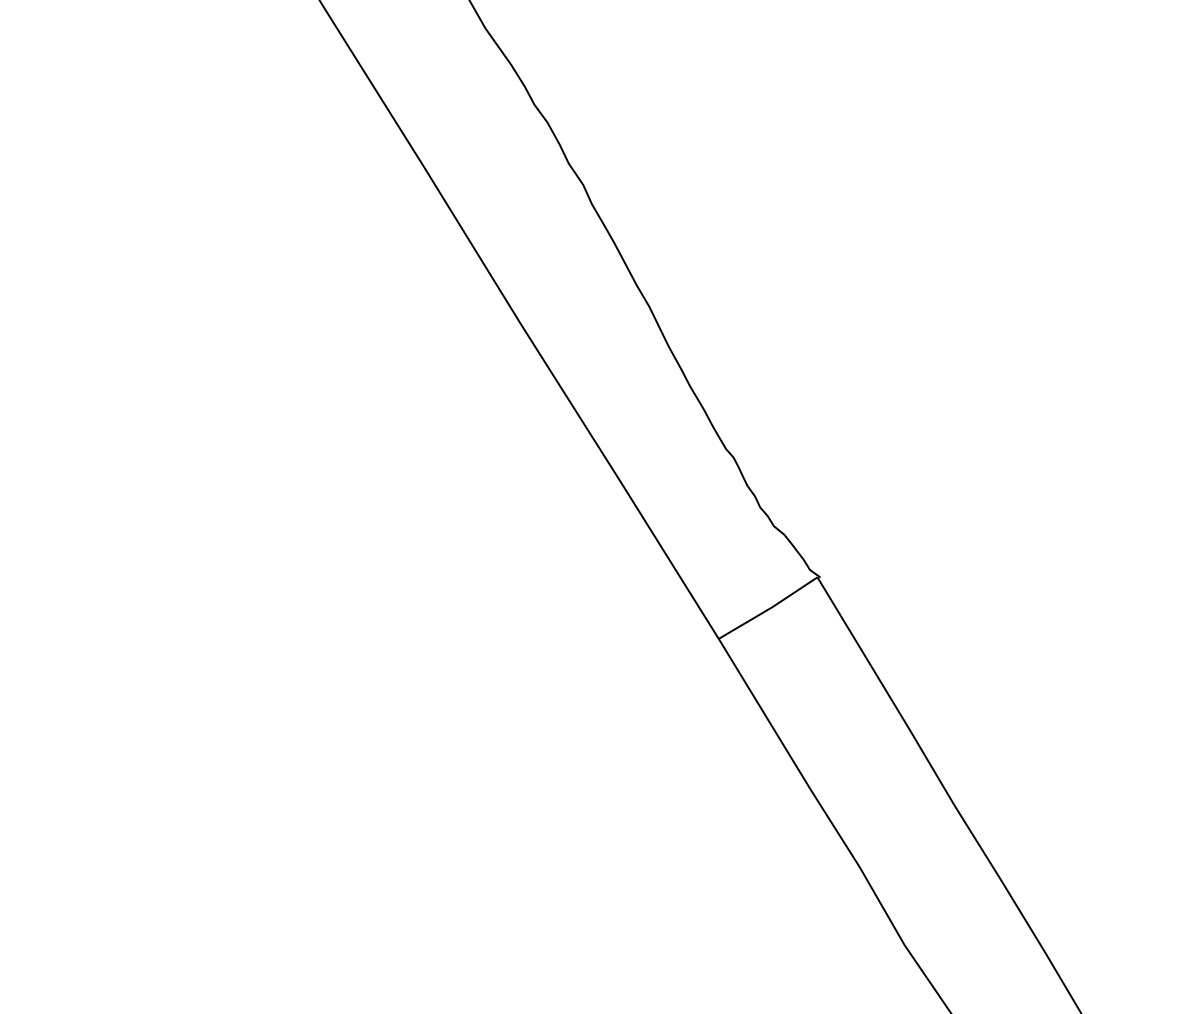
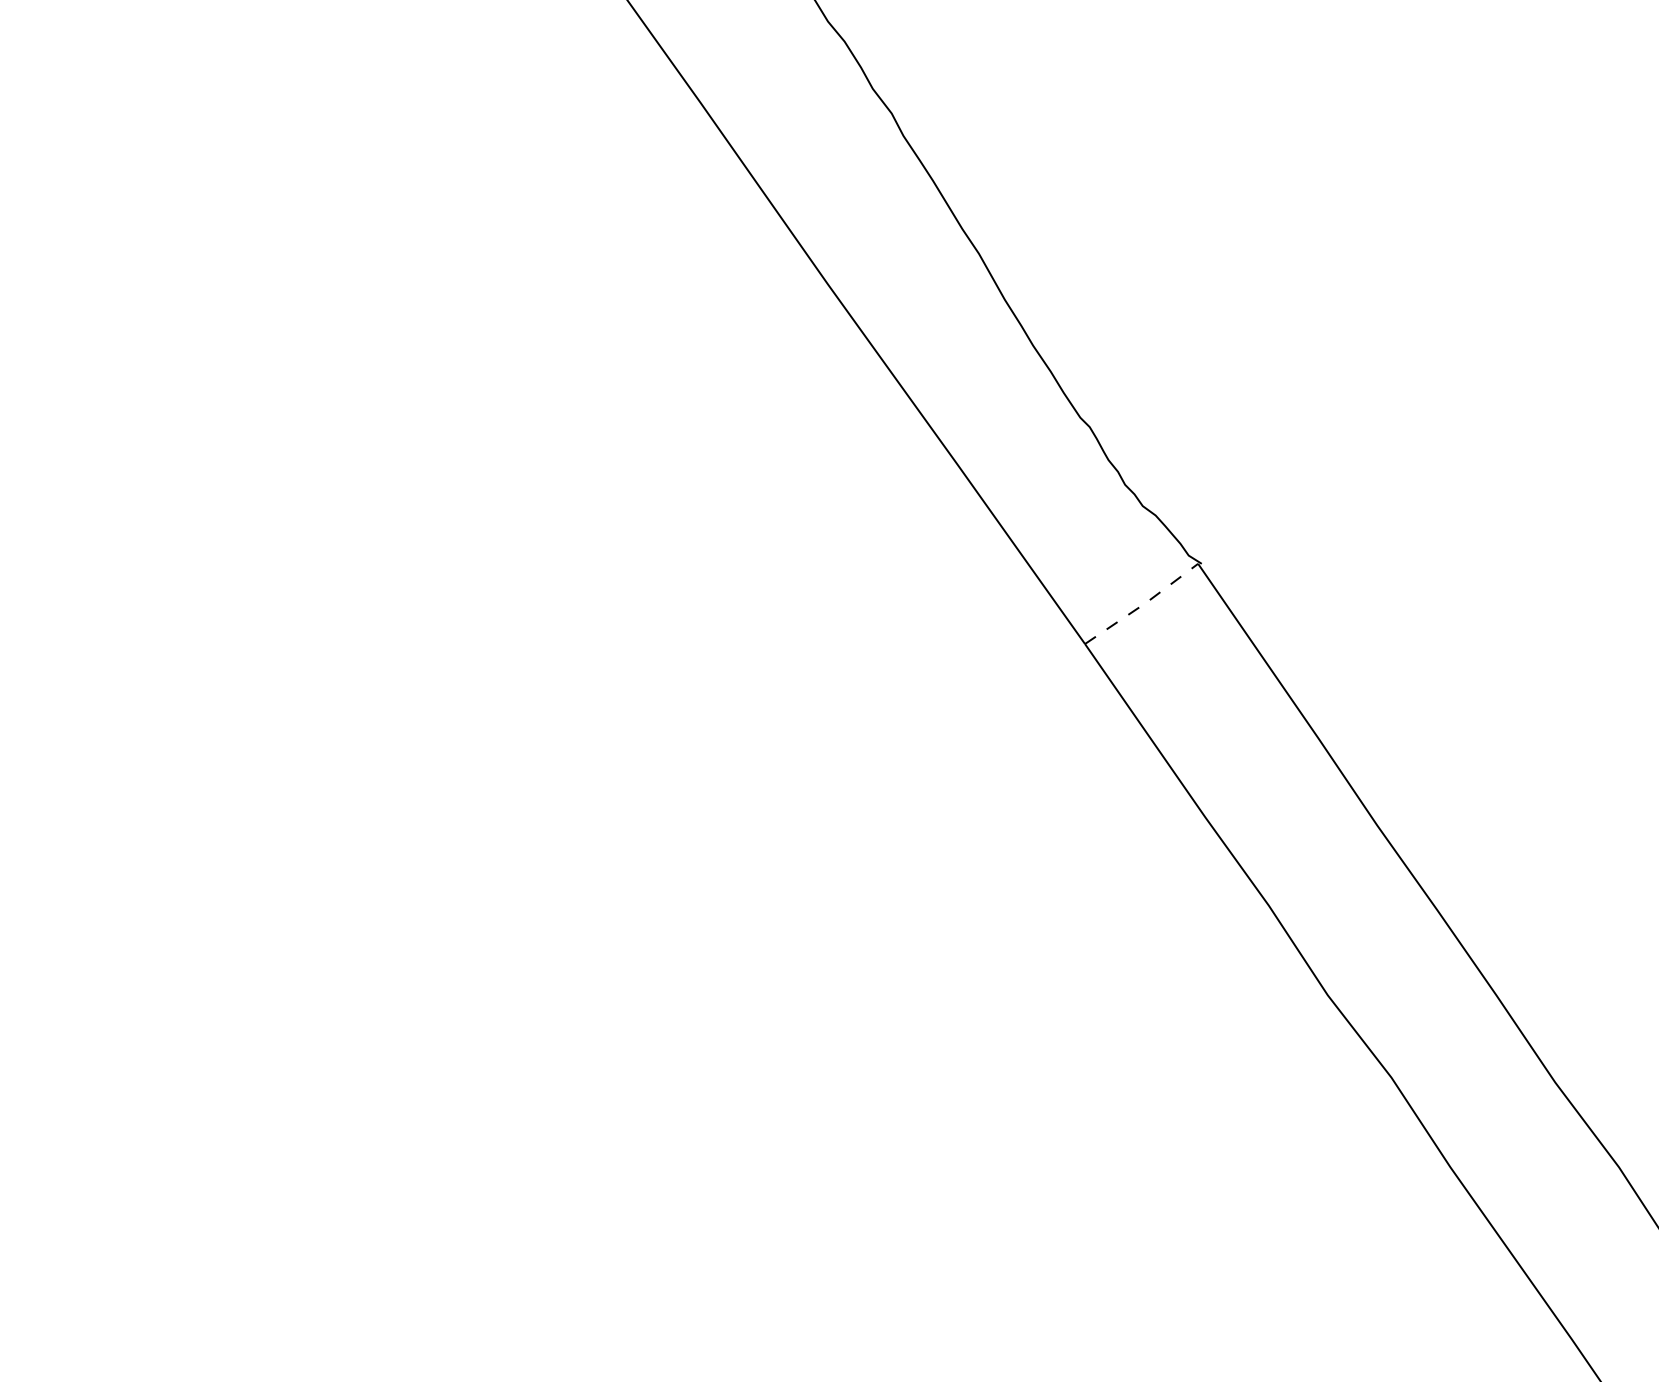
line: (768, 608) -> (1142, 604), solid -> dashed

